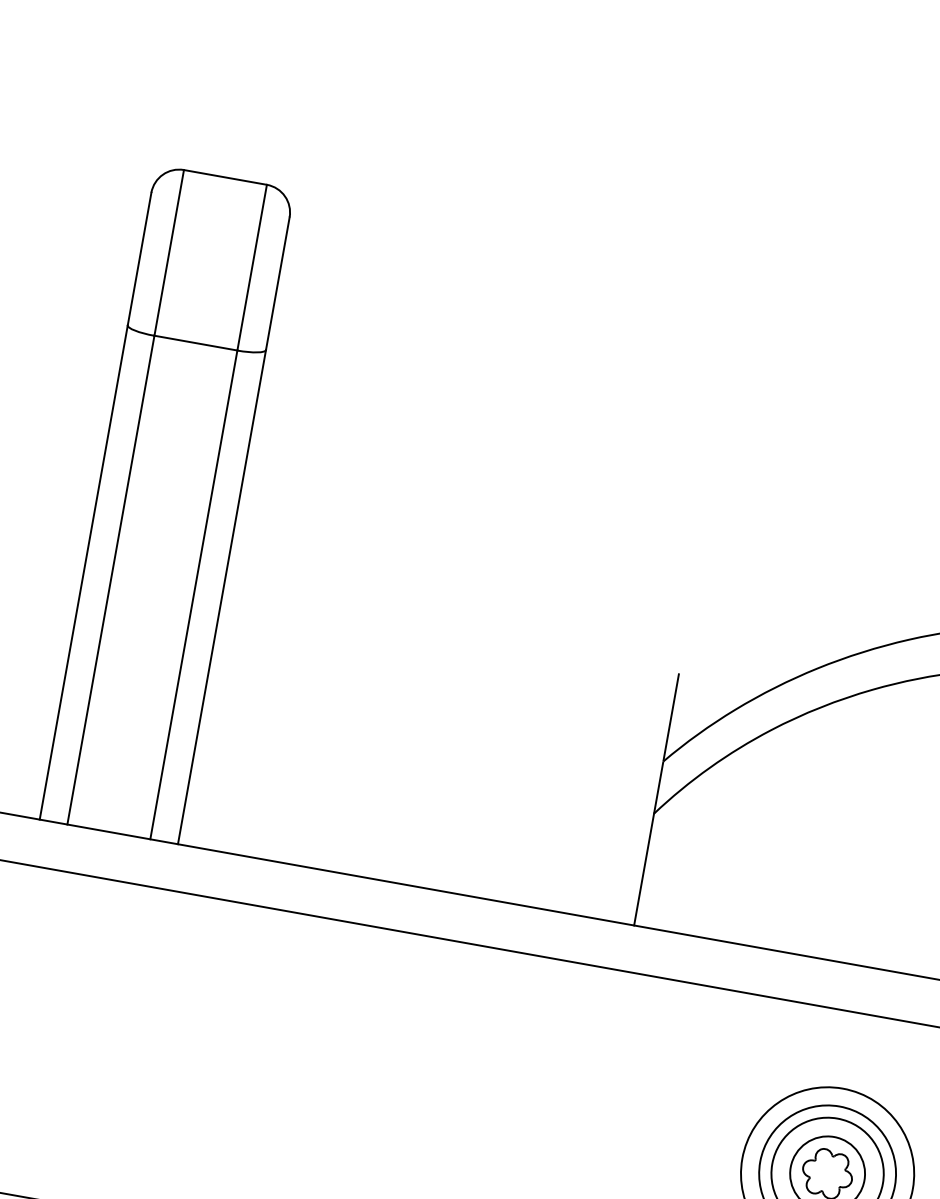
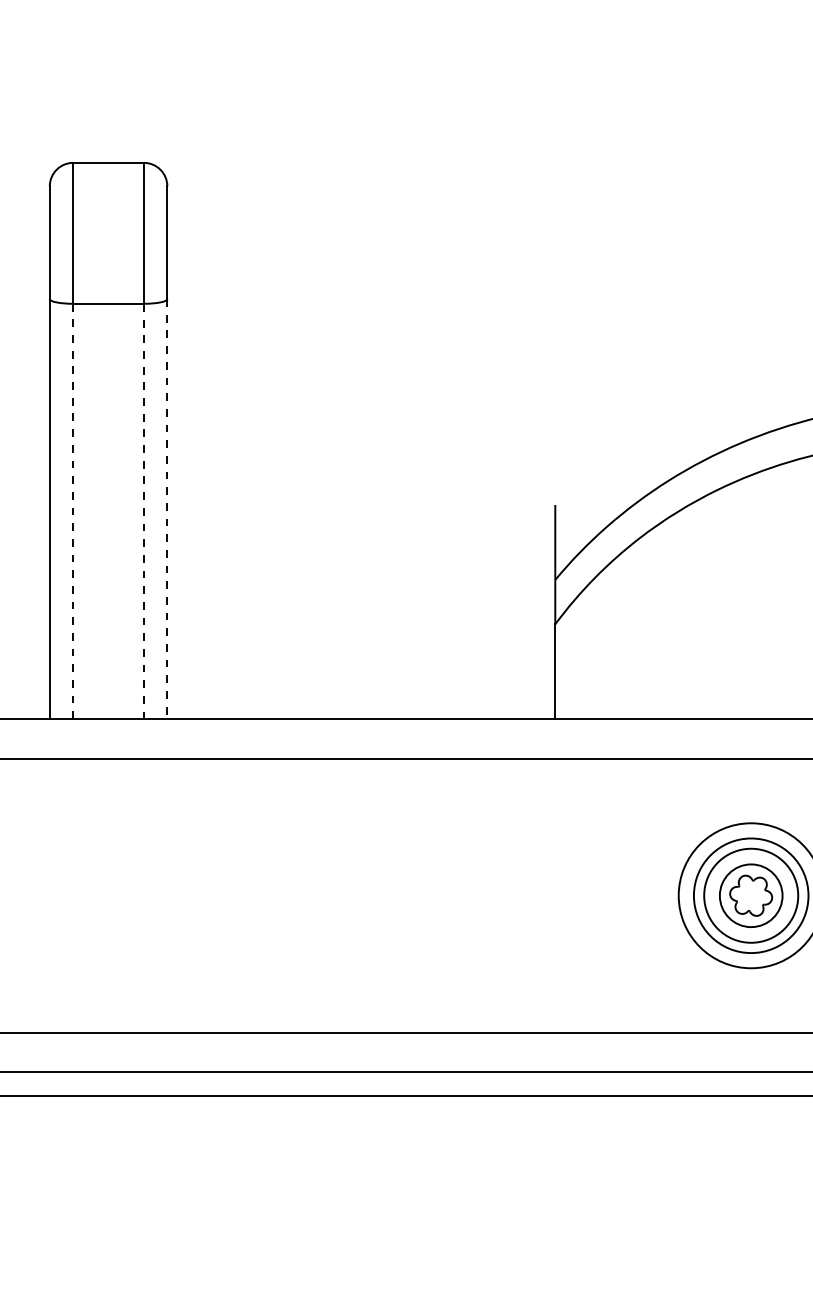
line: (111, 580) -> (73, 511), solid -> dashed
line: (193, 594) -> (143, 511), solid -> dashed
line: (222, 597) -> (167, 509), solid -> dashed

